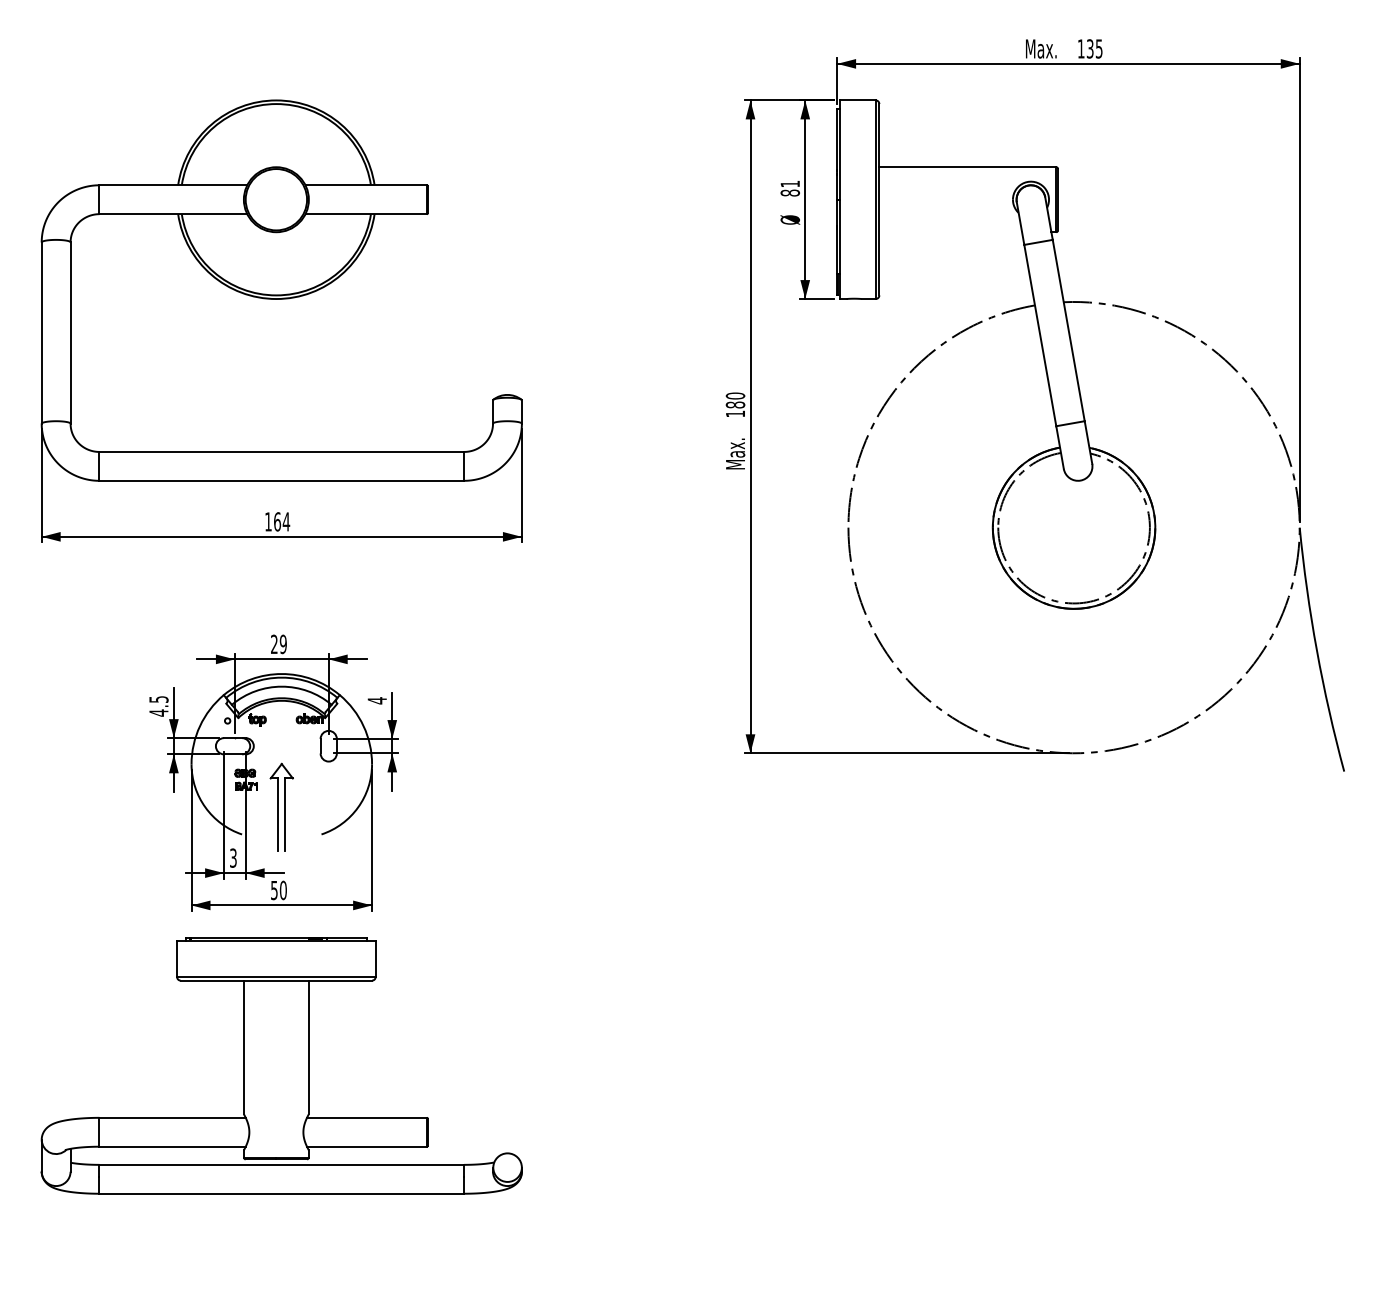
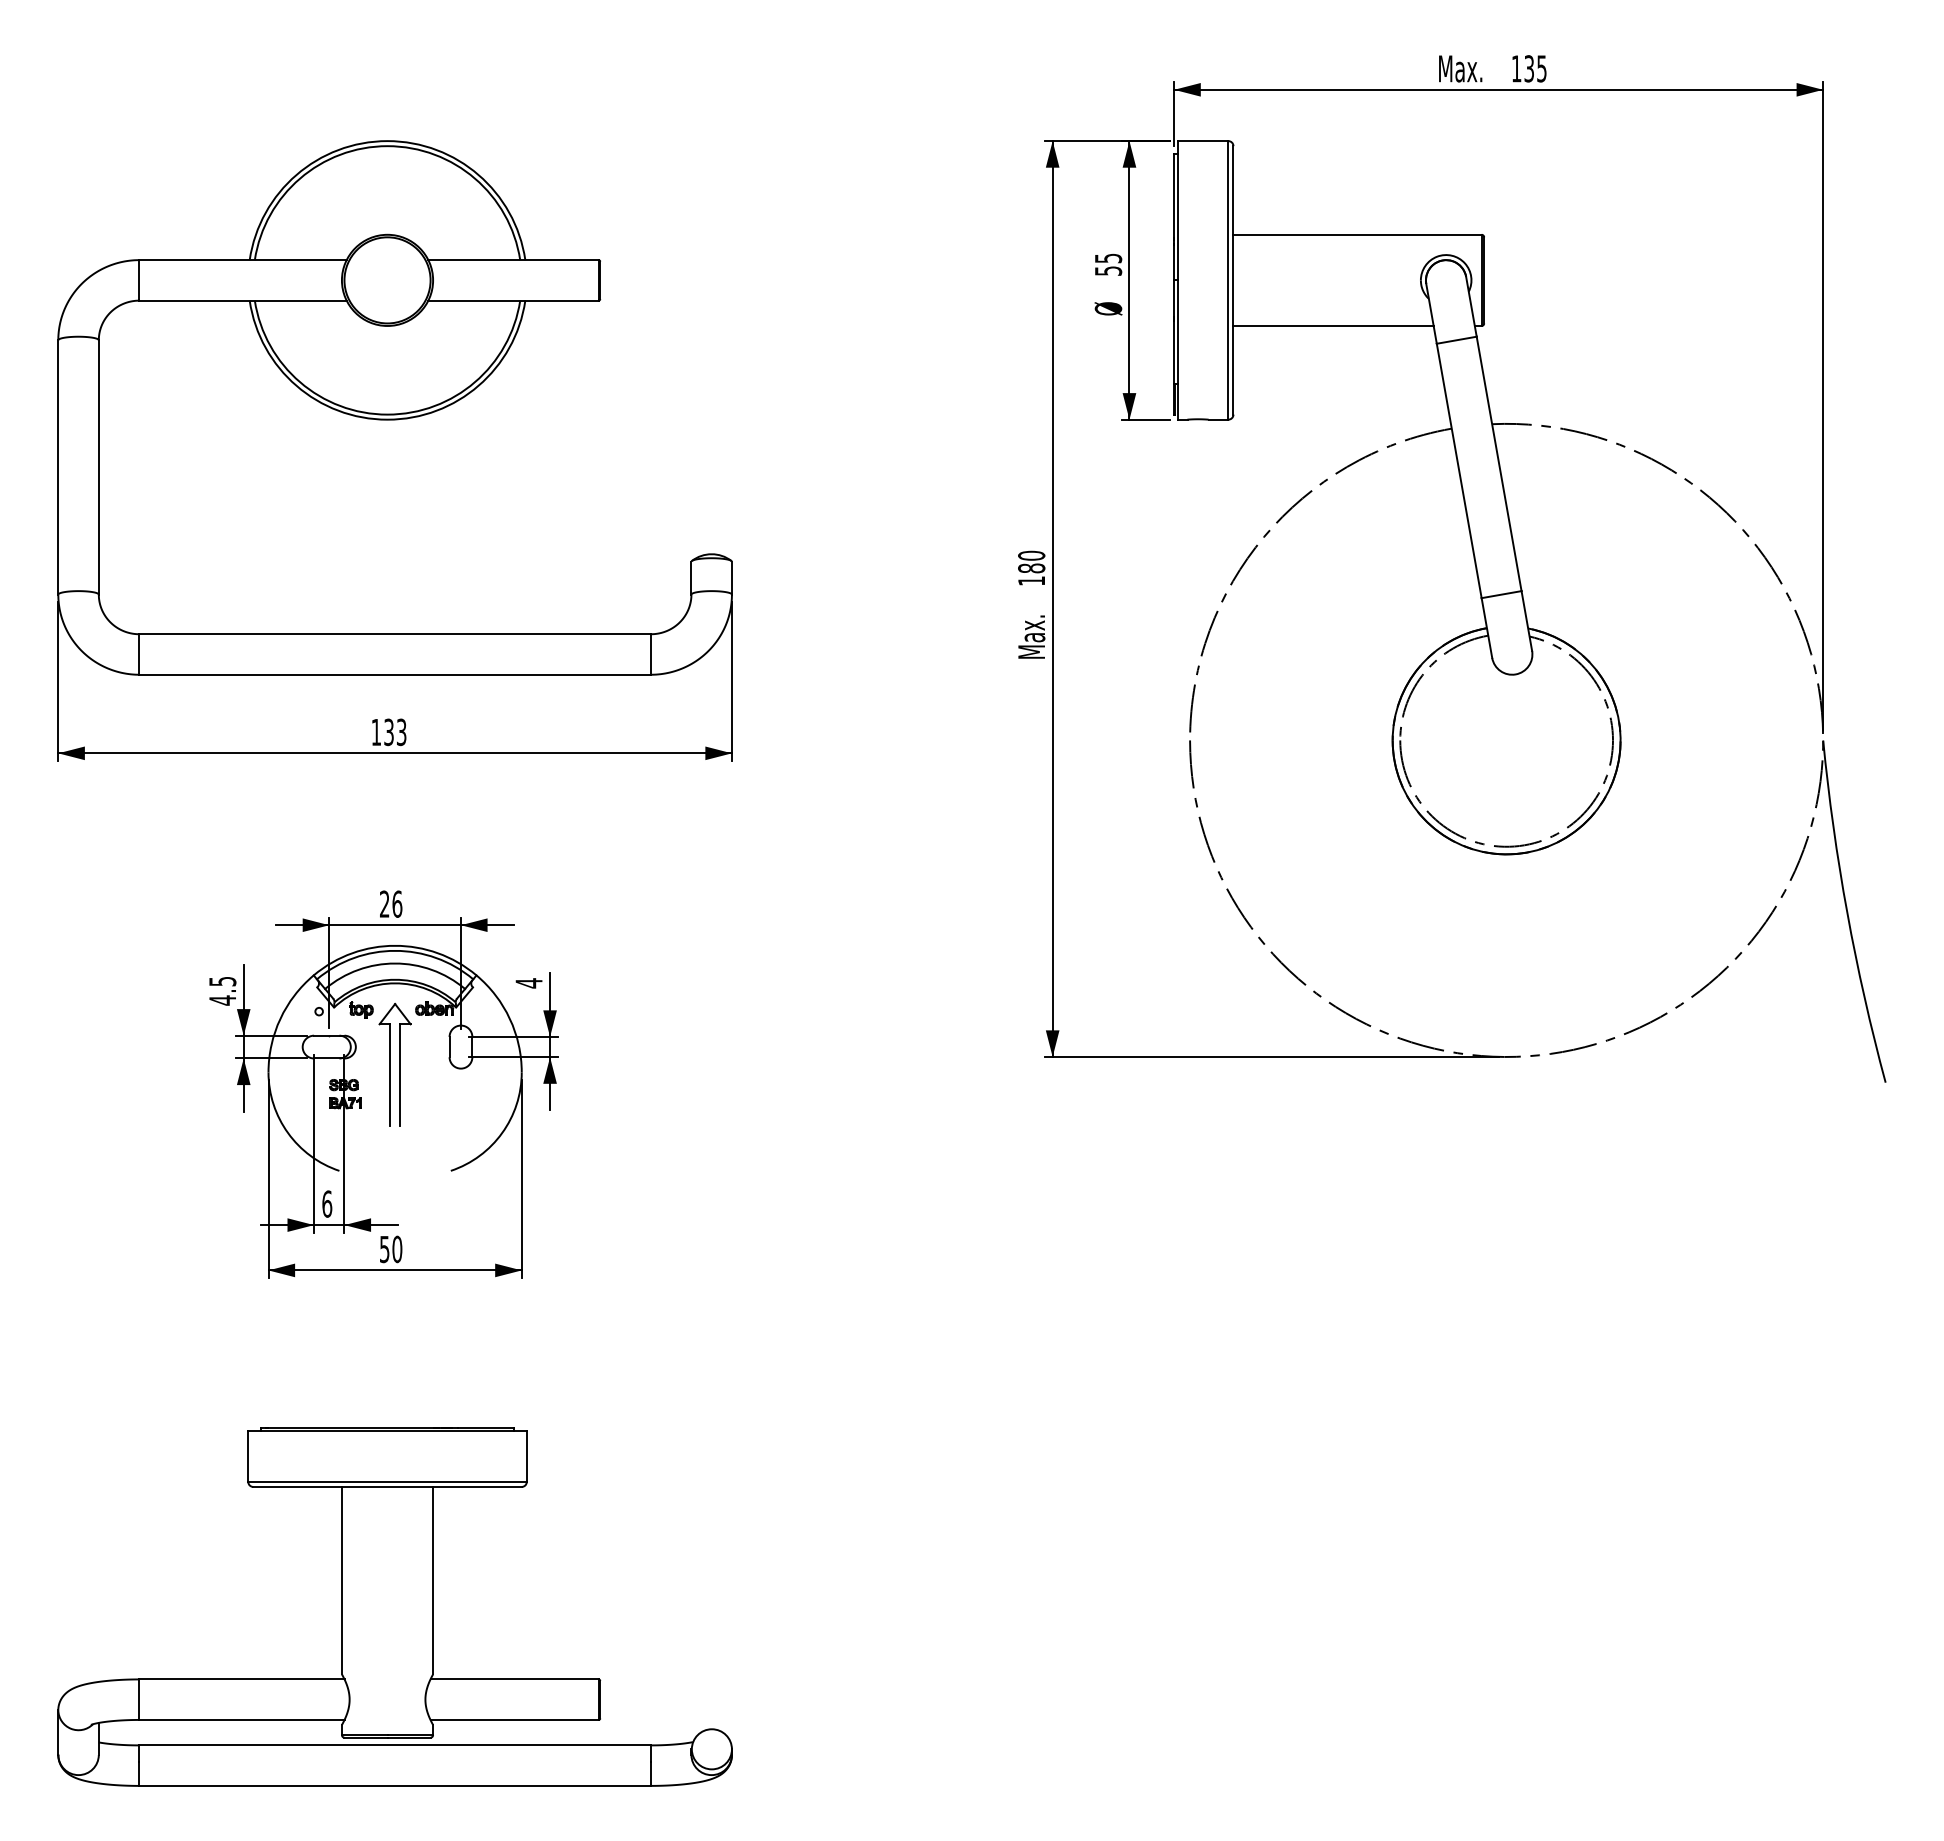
text: (790, 188) -> (1108, 264), 81 -> 55
line: (950, 231) -> (1333, 325), added
text: (282, 521) -> (395, 732), 164 -> 133
text: (283, 643) -> (397, 903), 29 -> 26
part: (281, 807) -> (394, 1064), moved
text: (233, 857) -> (327, 1203), 3 -> 6
part: (281, 1065) -> (394, 1606), moved

